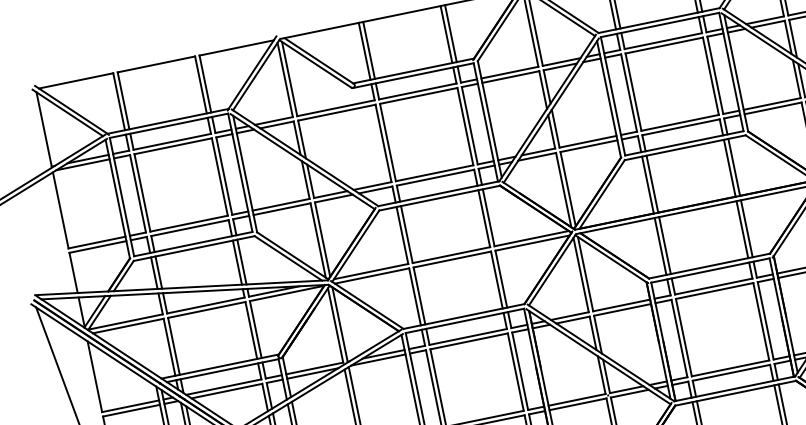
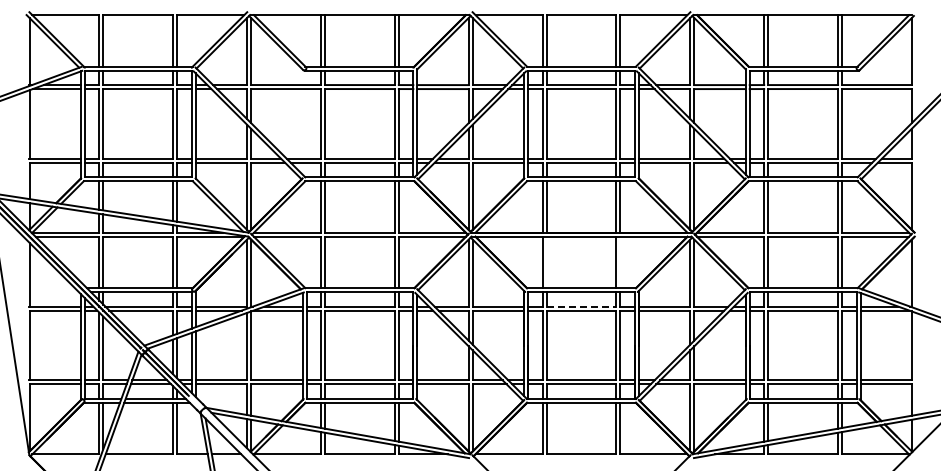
line: (746, 228) -> (620, 262), removed
line: (664, 245) -> (546, 262), removed
line: (713, 286) -> (581, 306), solid -> dashed

